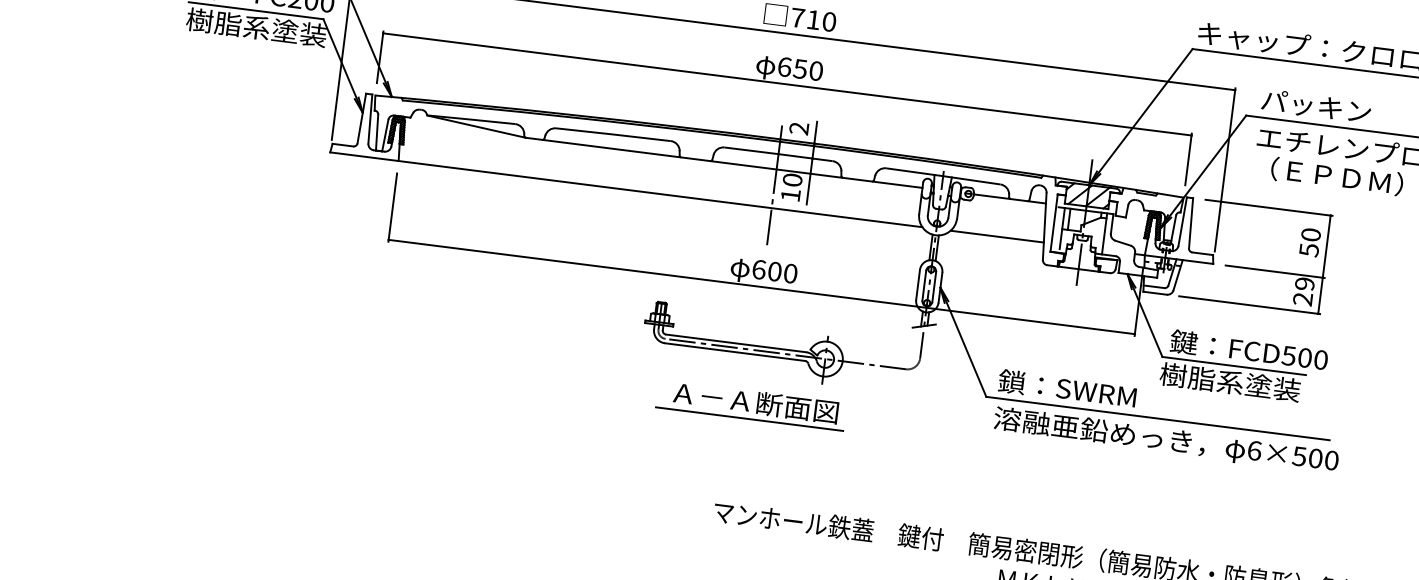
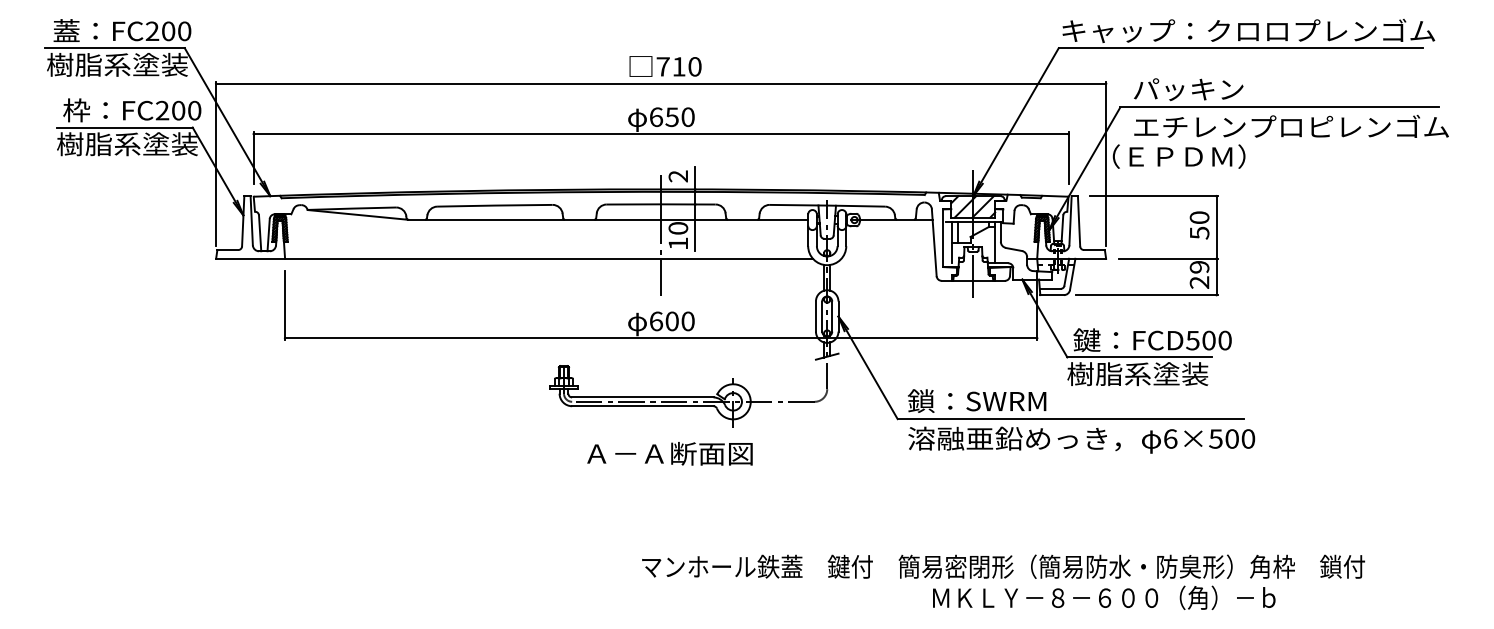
text: (1336, 176) -> (1178, 156), moved
line: (997, 236) -> (888, 258), removed
line: (749, 418) -> (665, 470), removed

